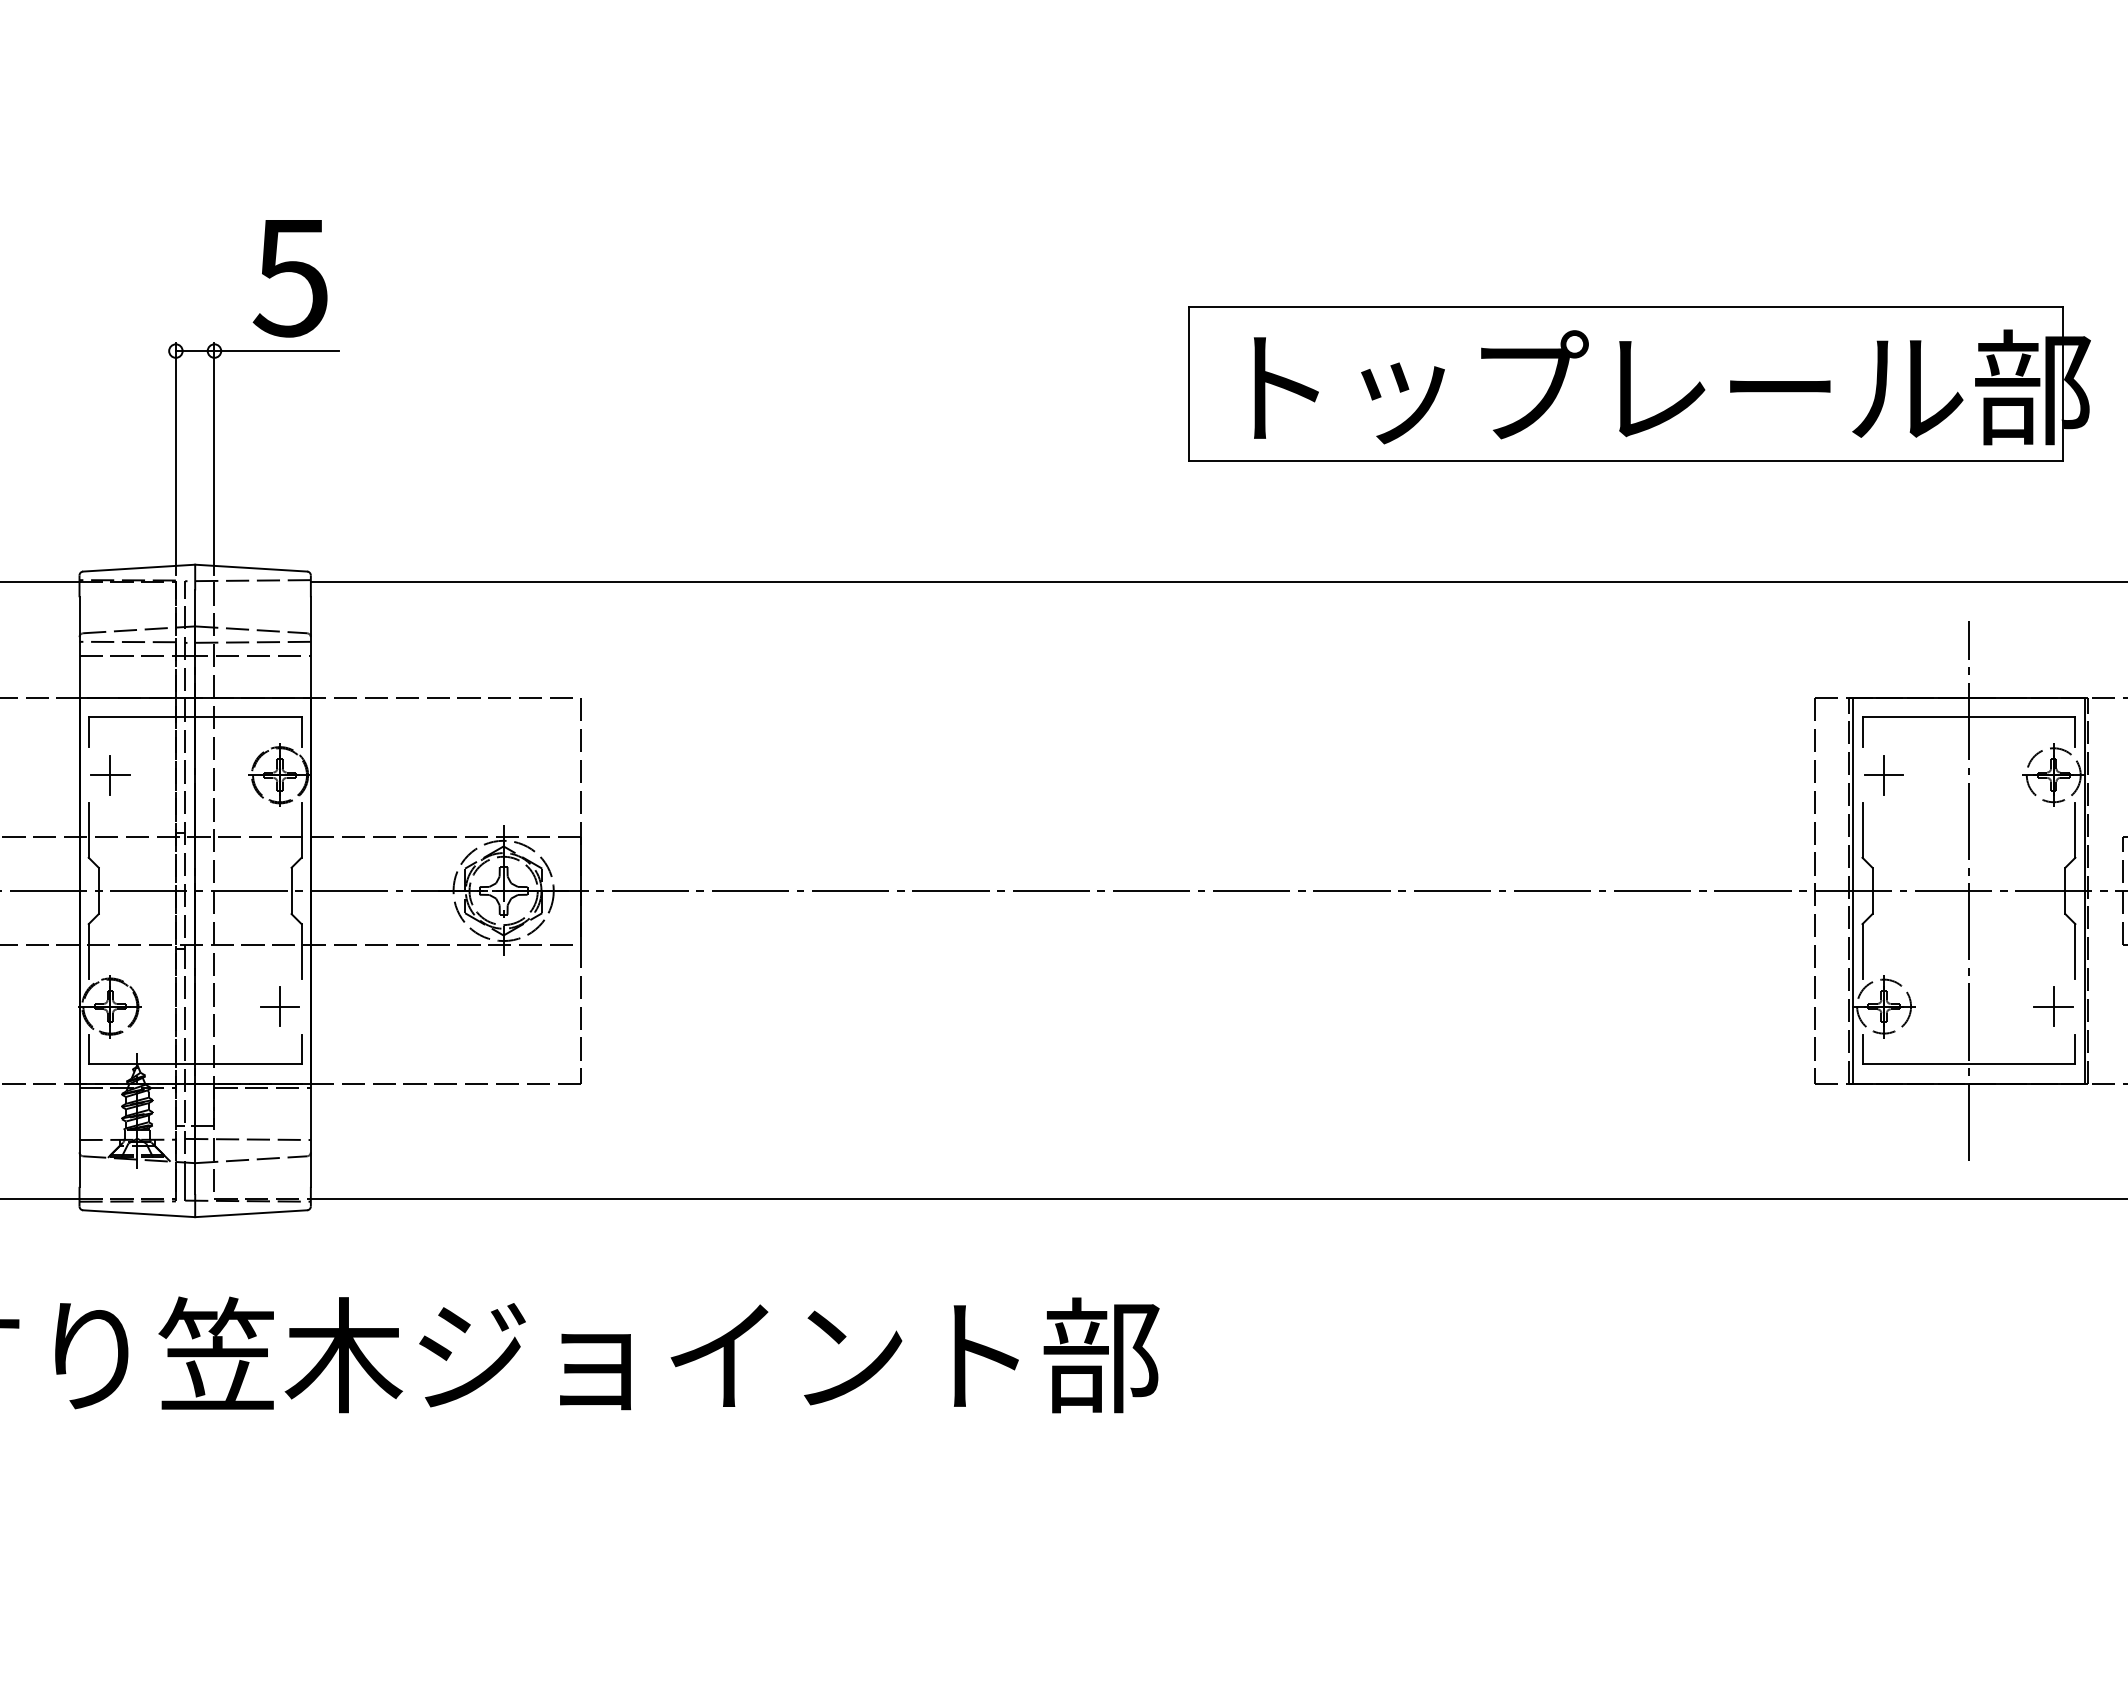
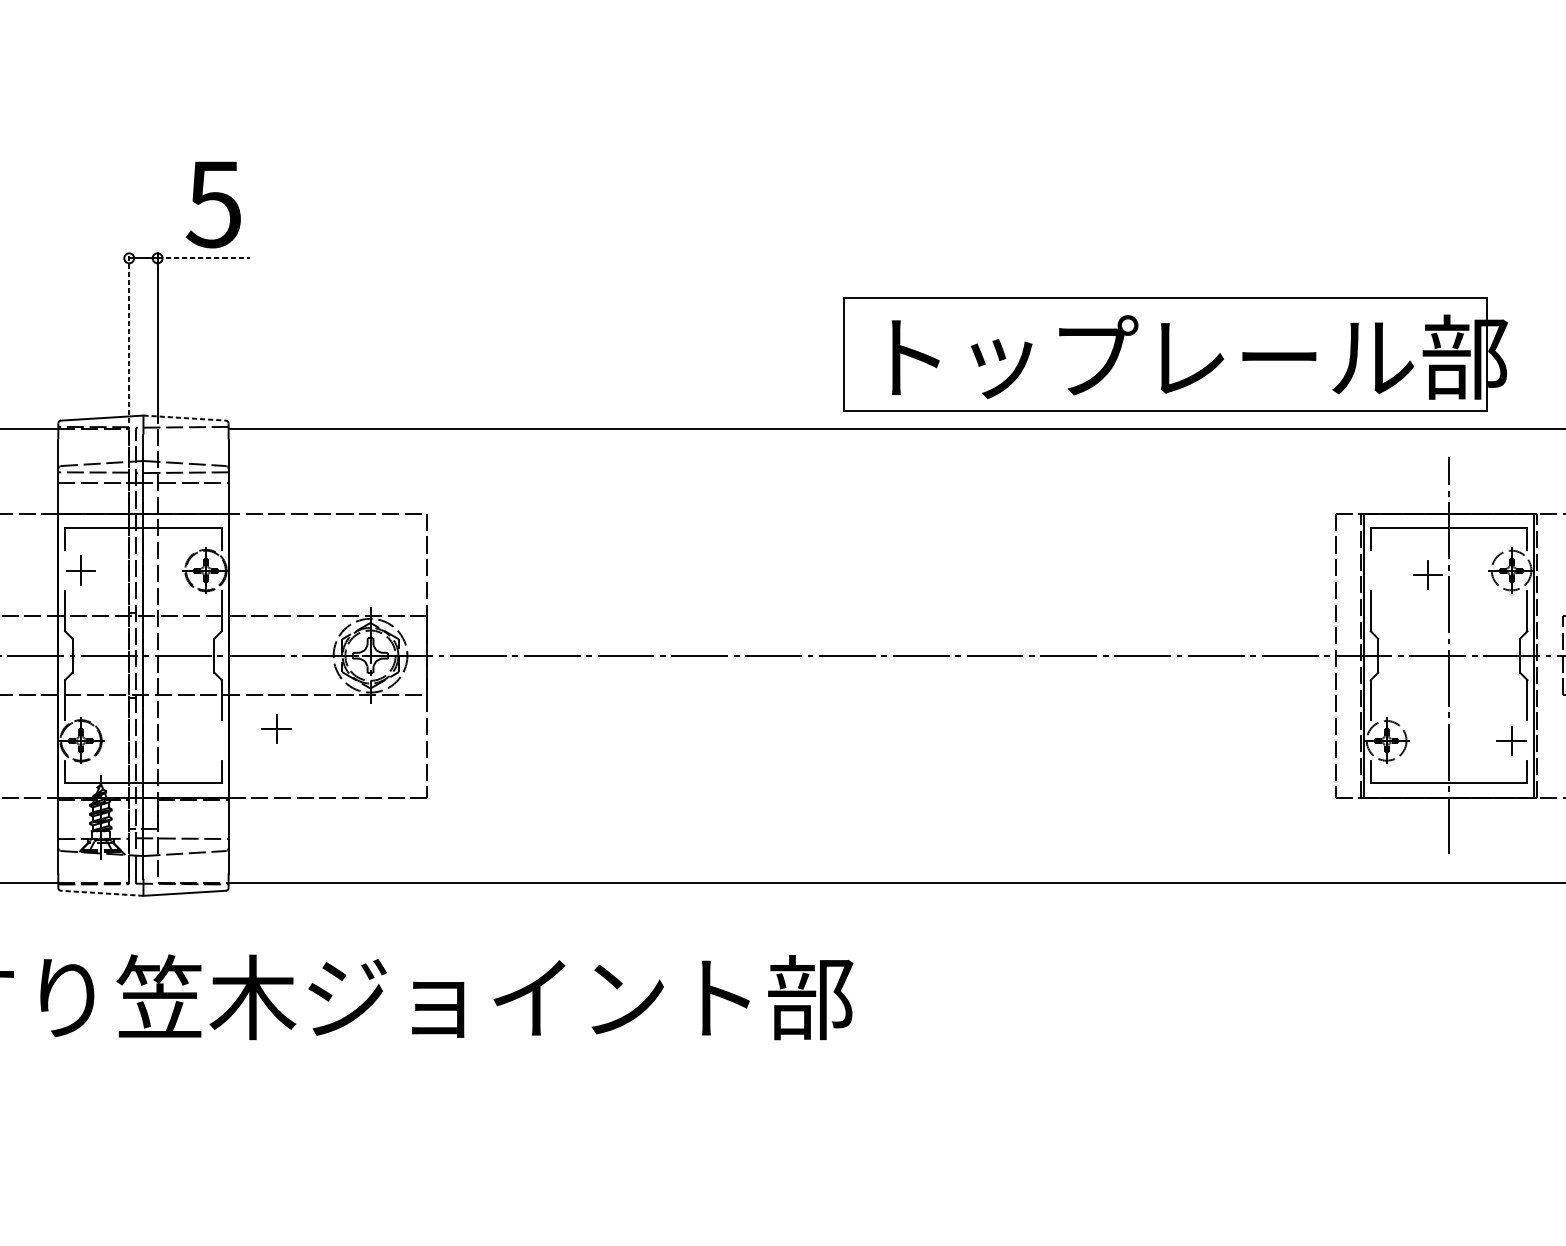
line: (277, 351) -> (204, 258), solid -> dashed
part: (1639, 383) -> (1175, 354), moved
line: (175, 459) -> (128, 338), solid -> dashed
line: (251, 568) -> (184, 418), solid -> dashed
part: (1883, 775) -> (1427, 575), moved
part: (279, 1006) -> (276, 728), moved
line: (138, 1213) -> (101, 893), solid -> dashed

